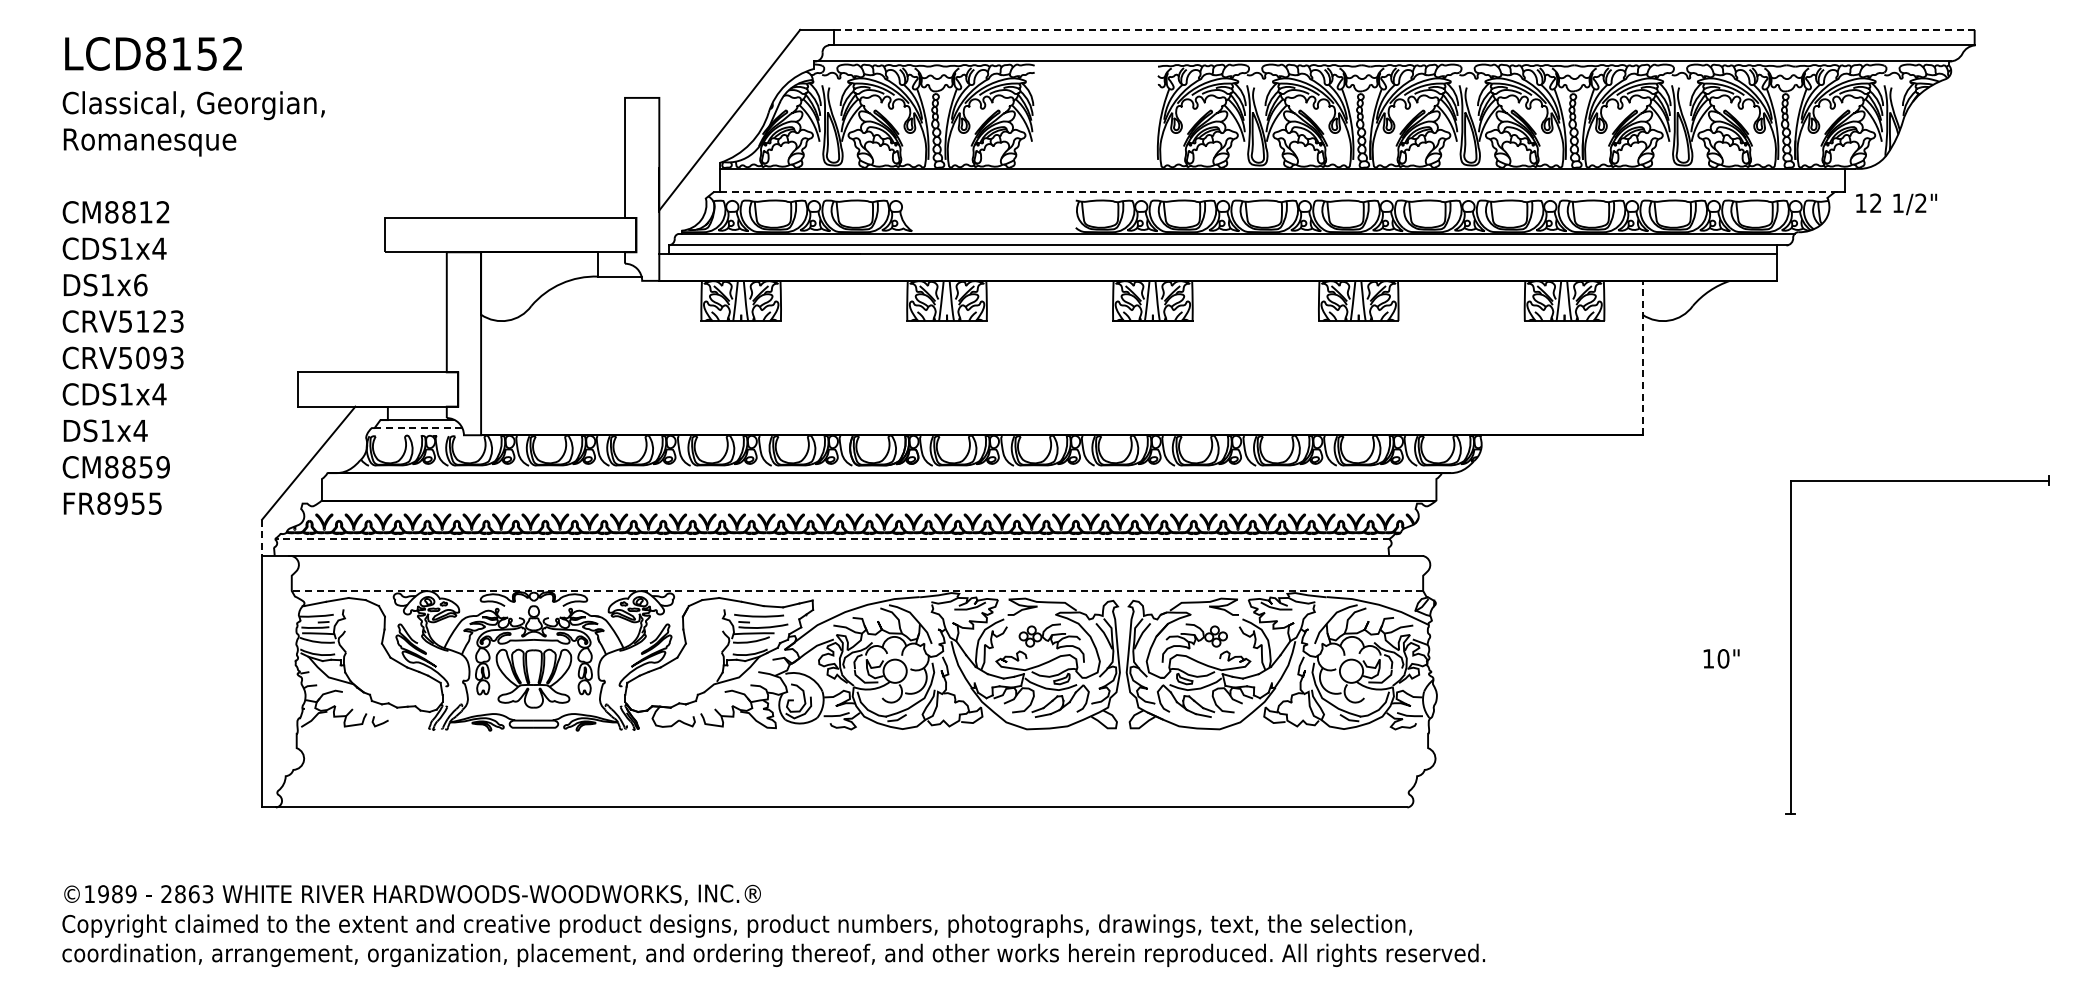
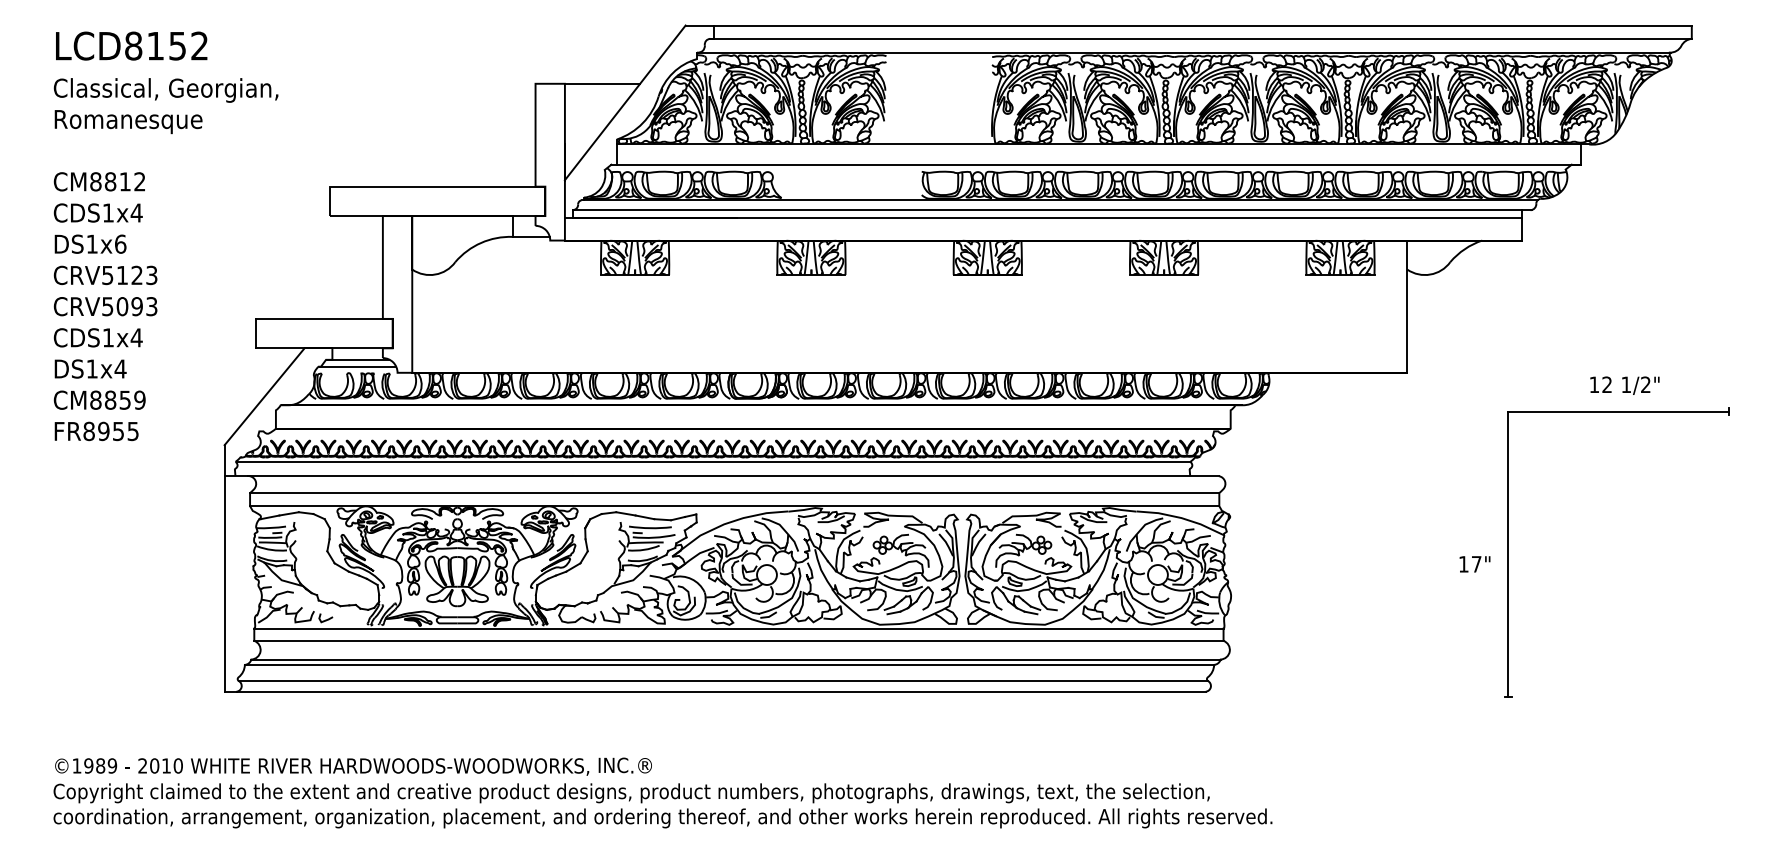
line: (1404, 29) -> (1203, 25), dashed -> solid
line: (703, 97) -> (602, 83), added
line: (1282, 192) -> (1098, 164), dashed -> solid
text: (1896, 204) -> (1624, 385), moved
line: (1642, 357) -> (1407, 306), dashed -> solid
line: (416, 428) -> (356, 367), dashed -> solid
line: (262, 538) -> (224, 461), dashed -> solid
line: (832, 539) -> (713, 462), dashed -> solid
line: (857, 575) -> (734, 492), added
line: (857, 590) -> (734, 505), dashed -> solid
part: (1791, 644) -> (1509, 552), moved
text: (1723, 658) -> (1476, 564), 10" -> 17"
line: (862, 733) -> (739, 628), added
line: (862, 748) -> (739, 641), added
line: (858, 769) -> (735, 659), added
line: (851, 776) -> (729, 665), added
line: (843, 794) -> (722, 680), added
text: (194, 894) -> (166, 766), 2863 -> 2010

